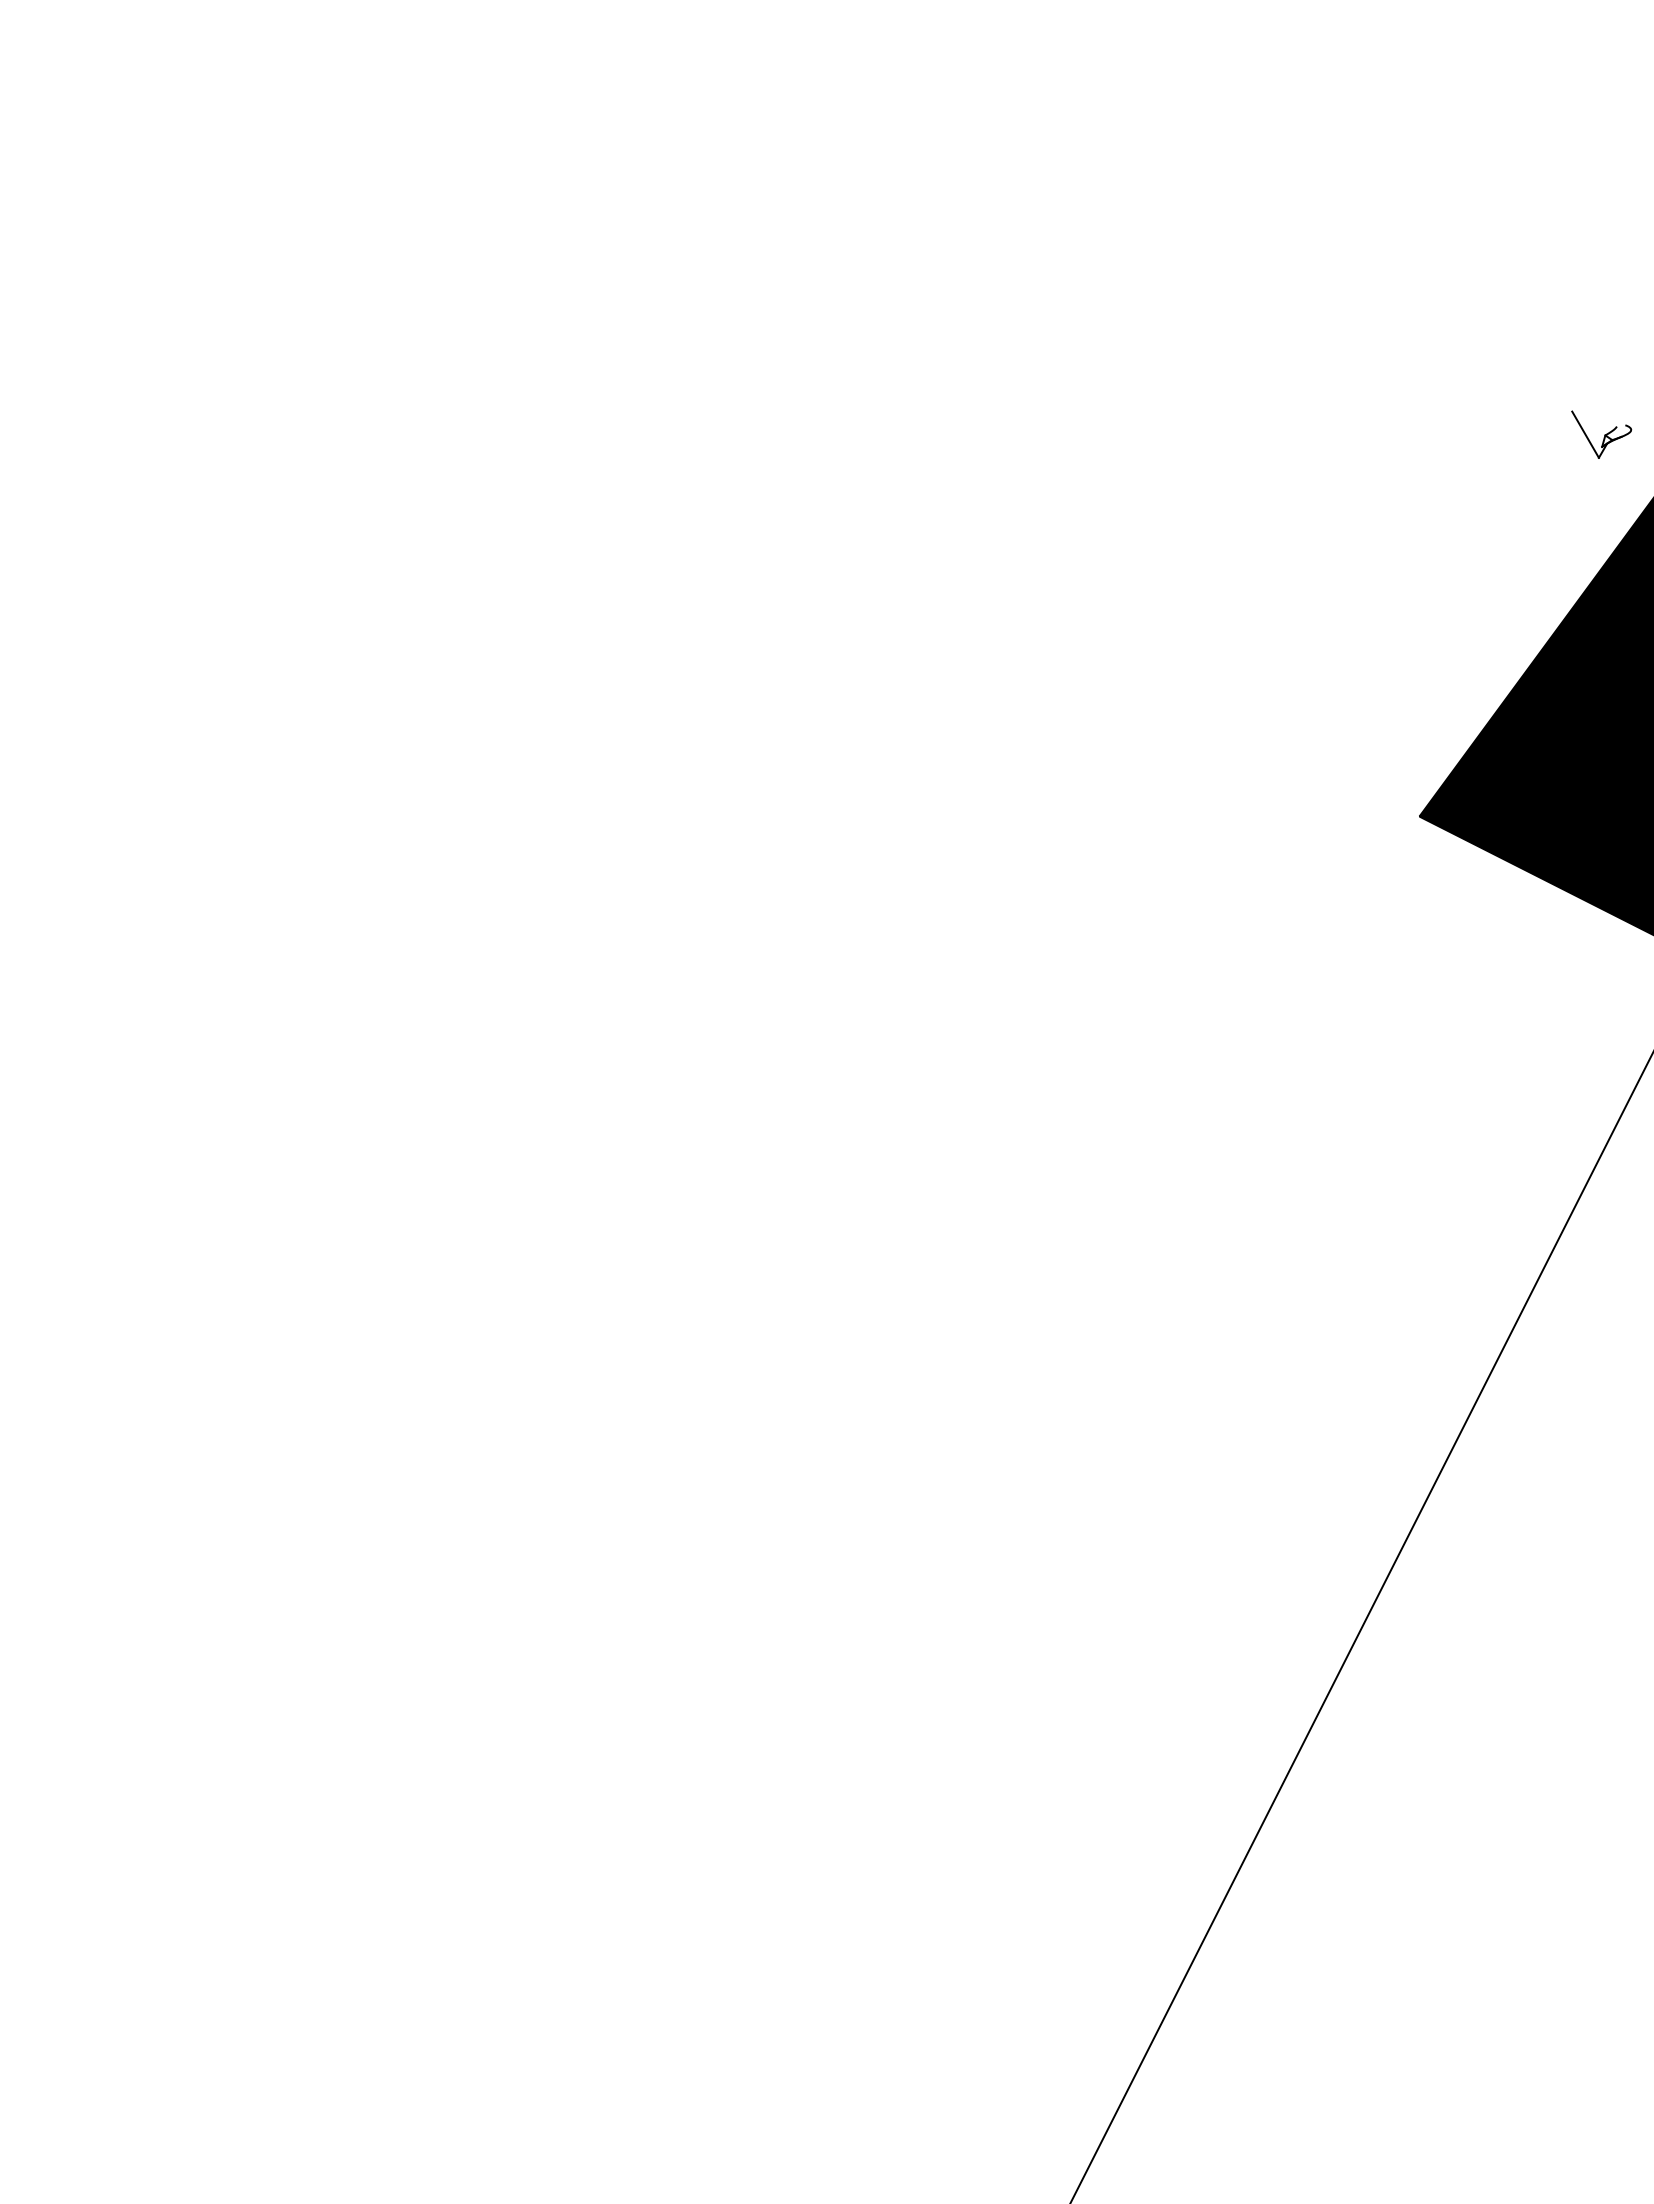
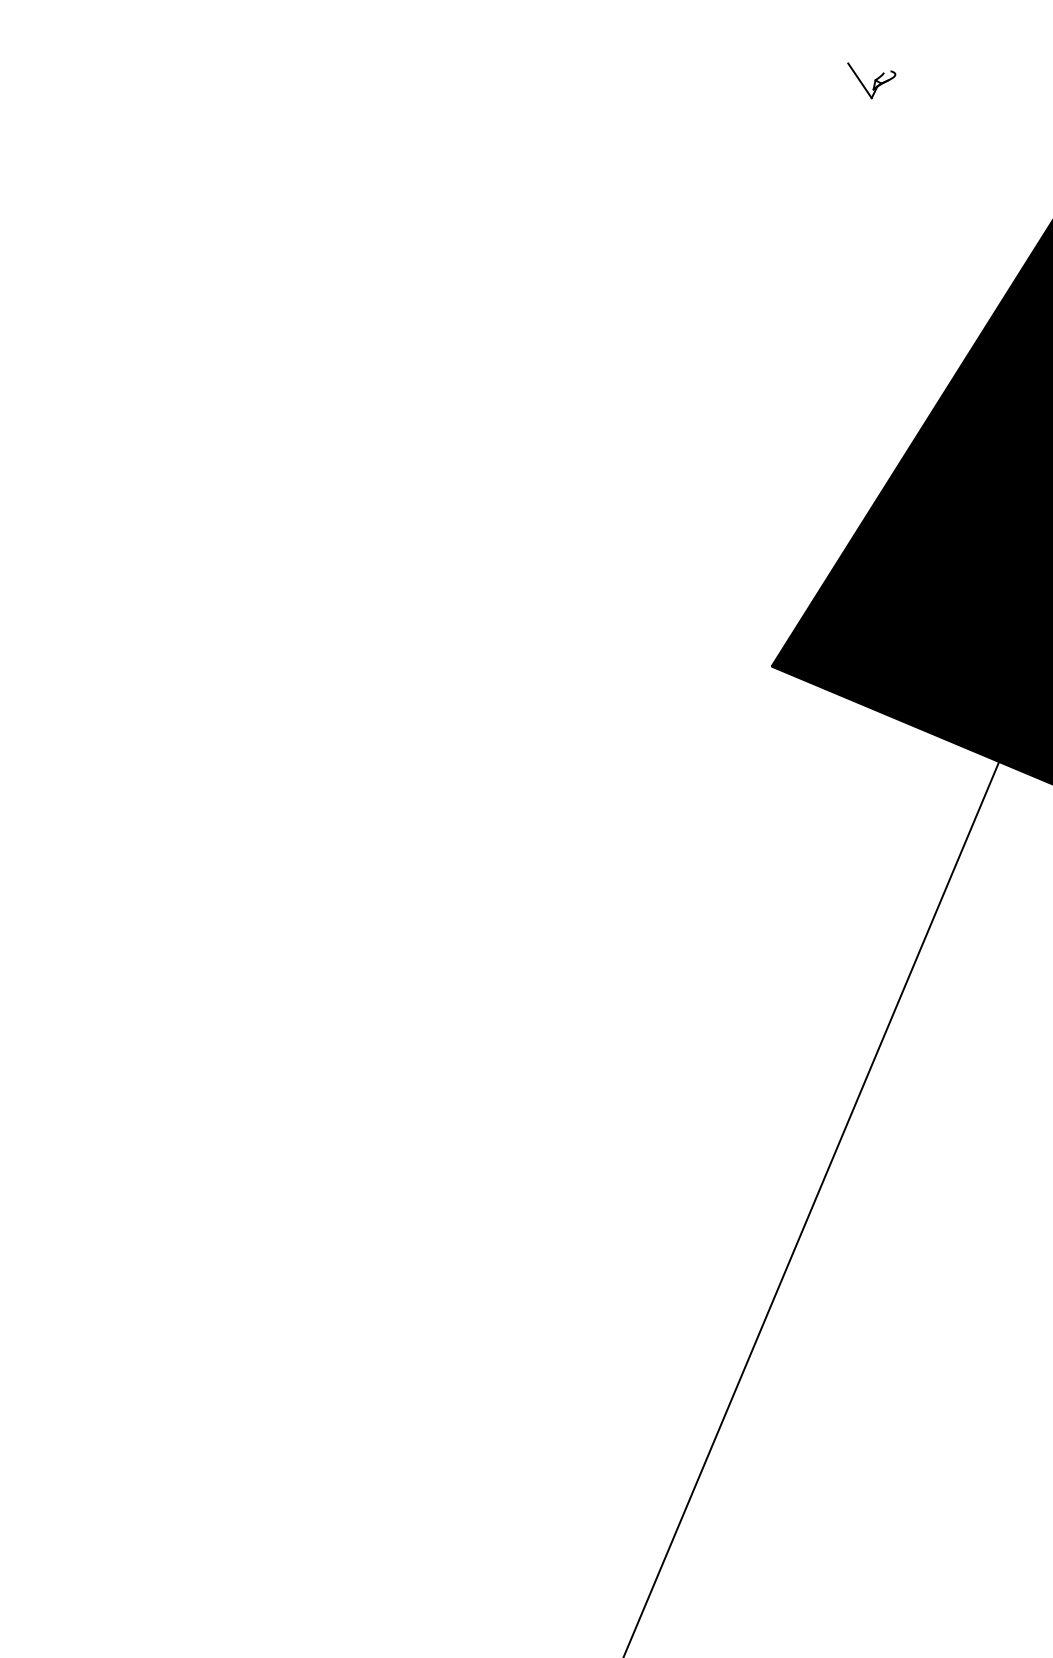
part: (1601, 434) -> (872, 79), moved

